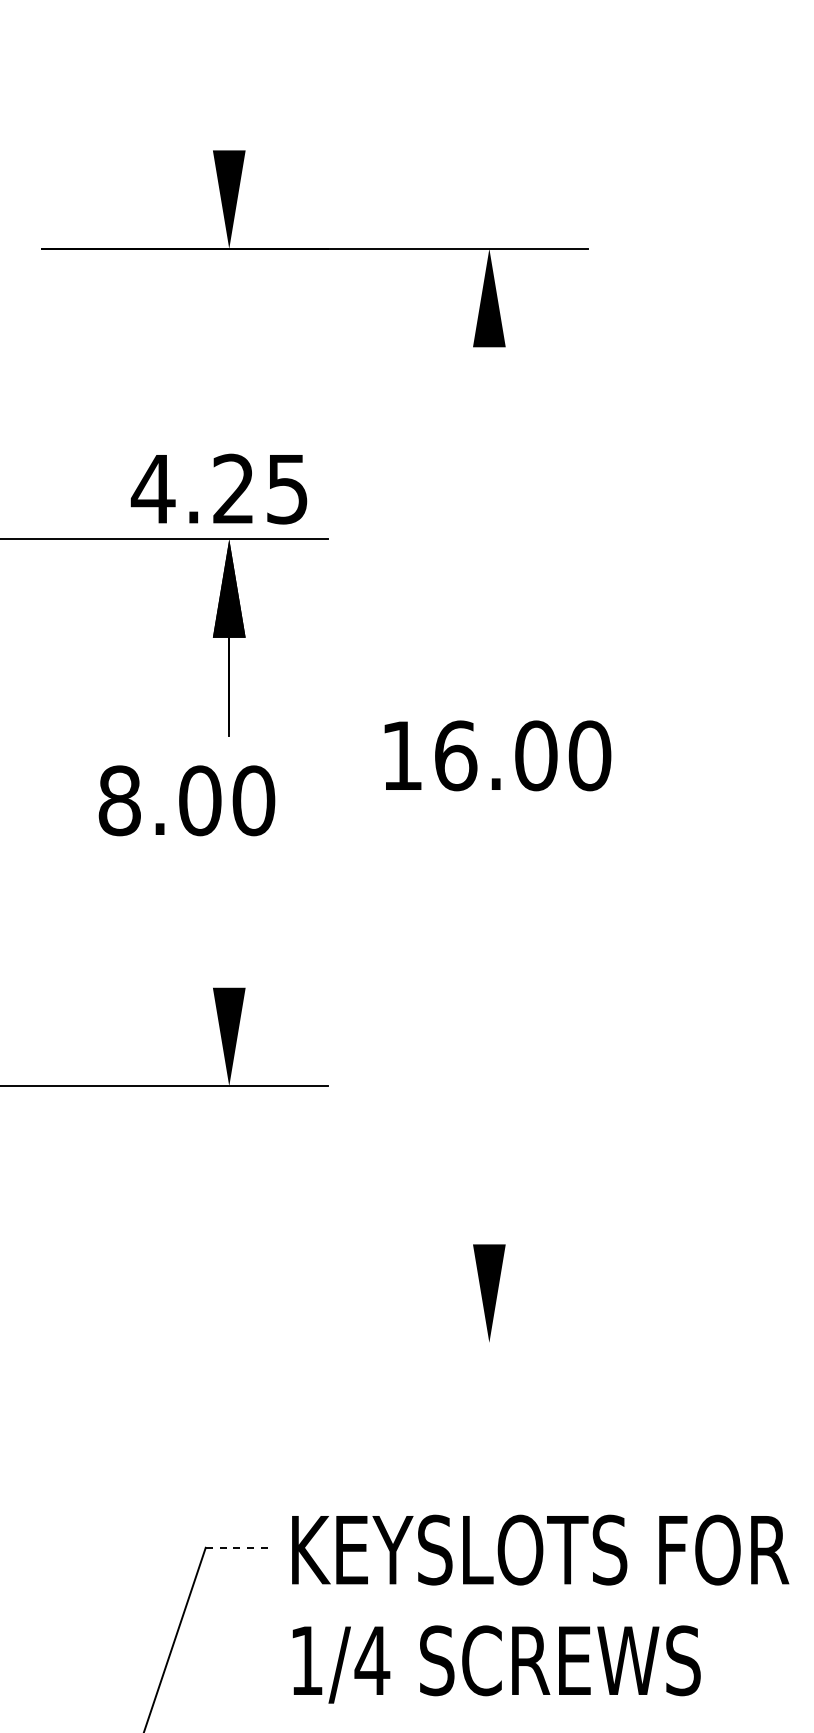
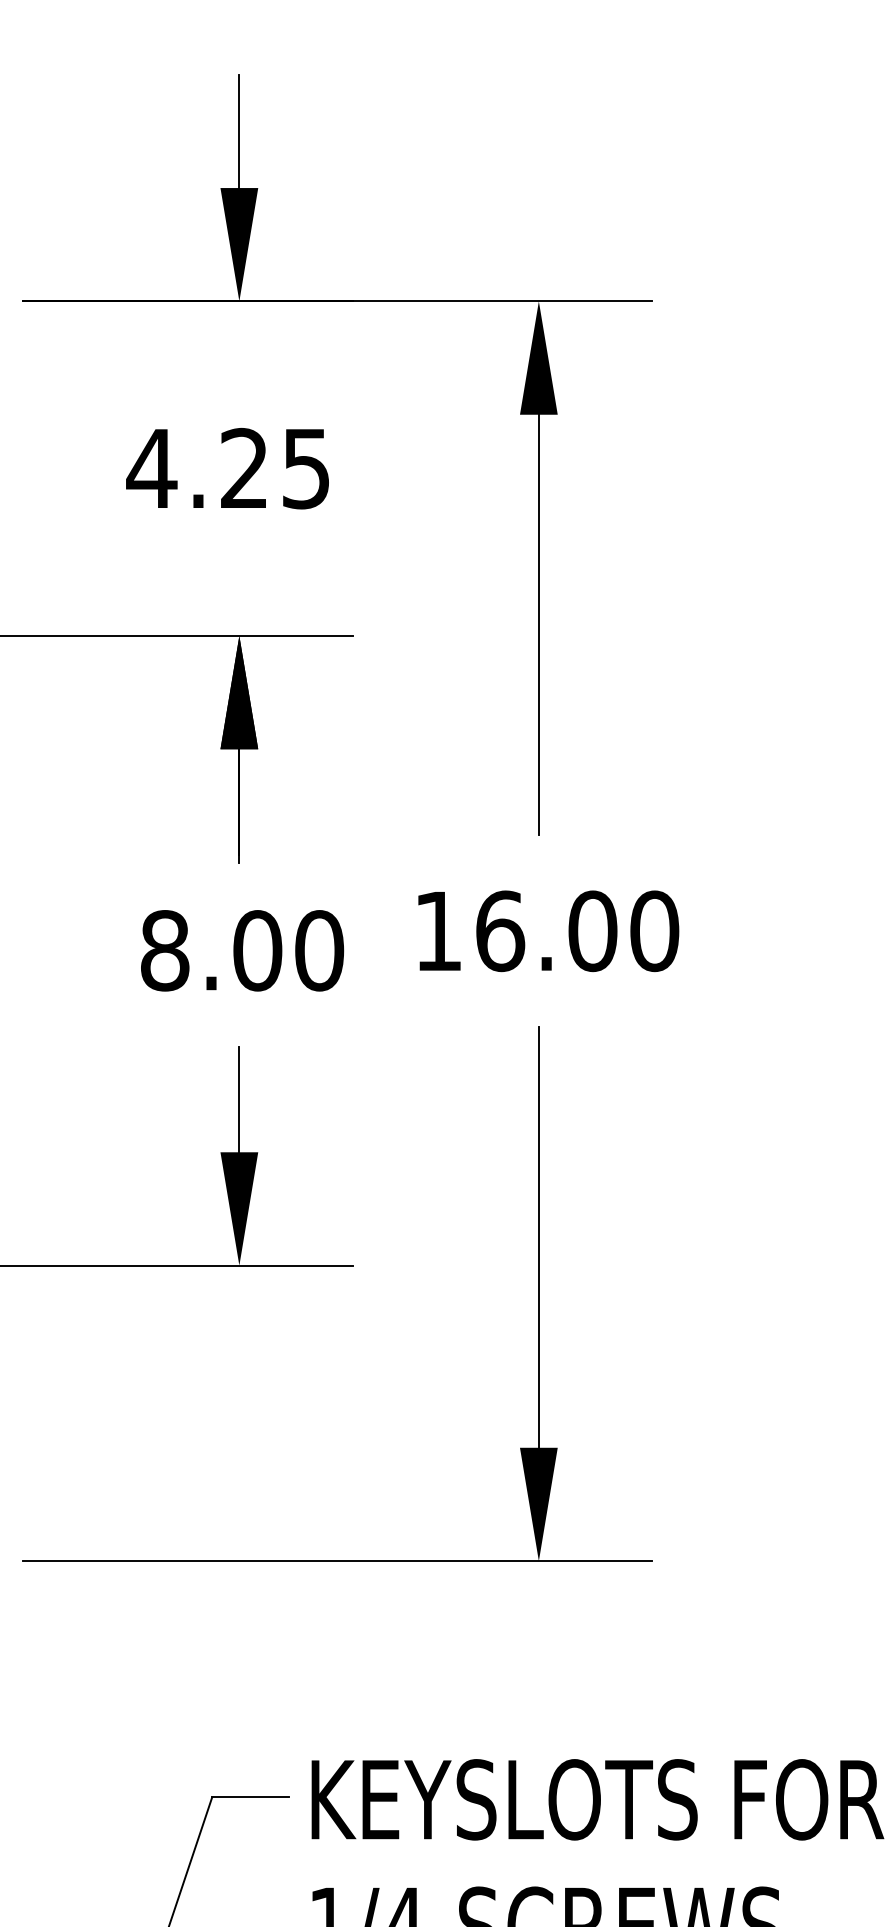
line: (229, 100) -> (239, 130), added
text: (218, 488) -> (226, 467), moved
line: (489, 529) -> (539, 624), added
text: (497, 755) -> (548, 930), moved
text: (186, 800) -> (241, 950), moved
line: (229, 941) -> (239, 1098), added
line: (489, 1061) -> (539, 1237), added
line: (314, 1342) -> (337, 1560), added
line: (239, 1547) -> (251, 1796), dashed -> solid

